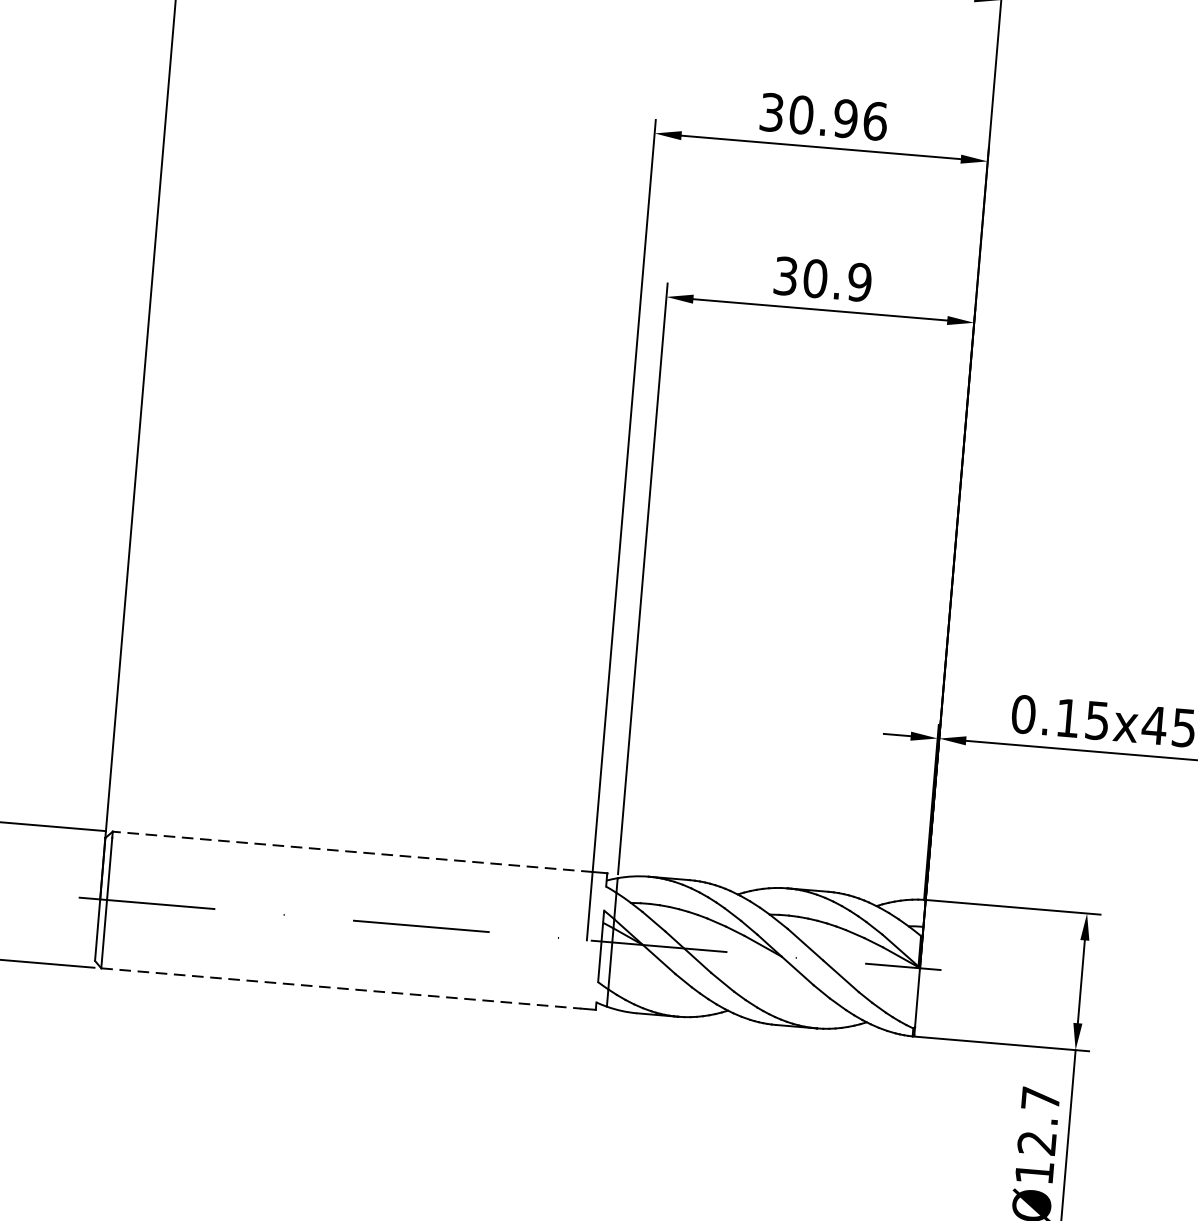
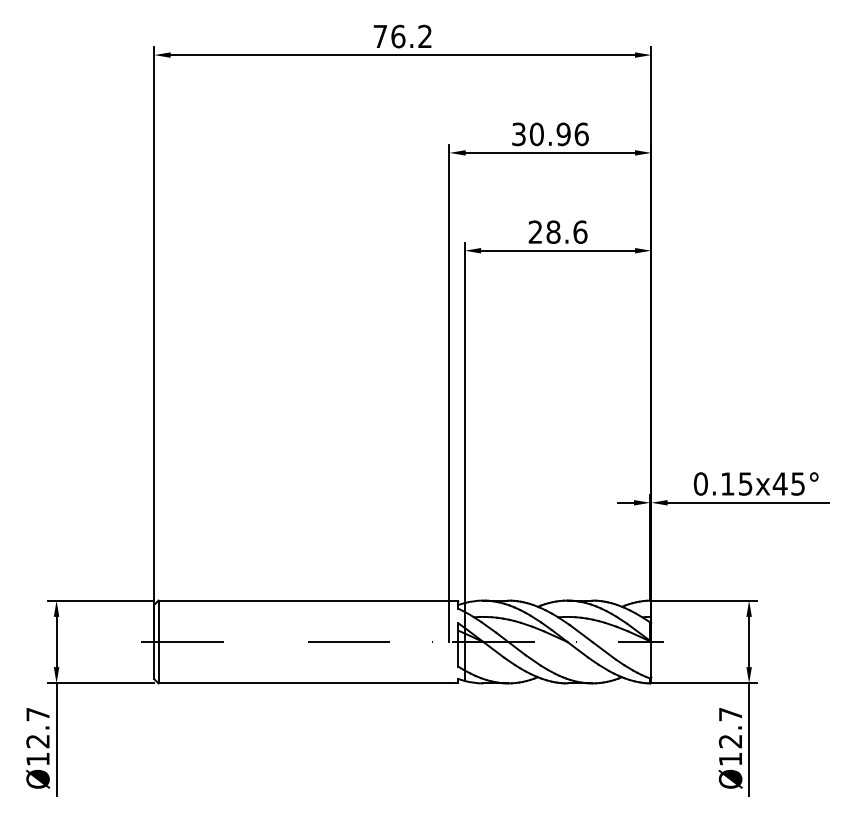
text: (822, 278) -> (557, 231), 30.9 -> 28.6
line: (351, 851) -> (303, 600), dashed -> solid
line: (342, 988) -> (304, 683), dashed -> solid

